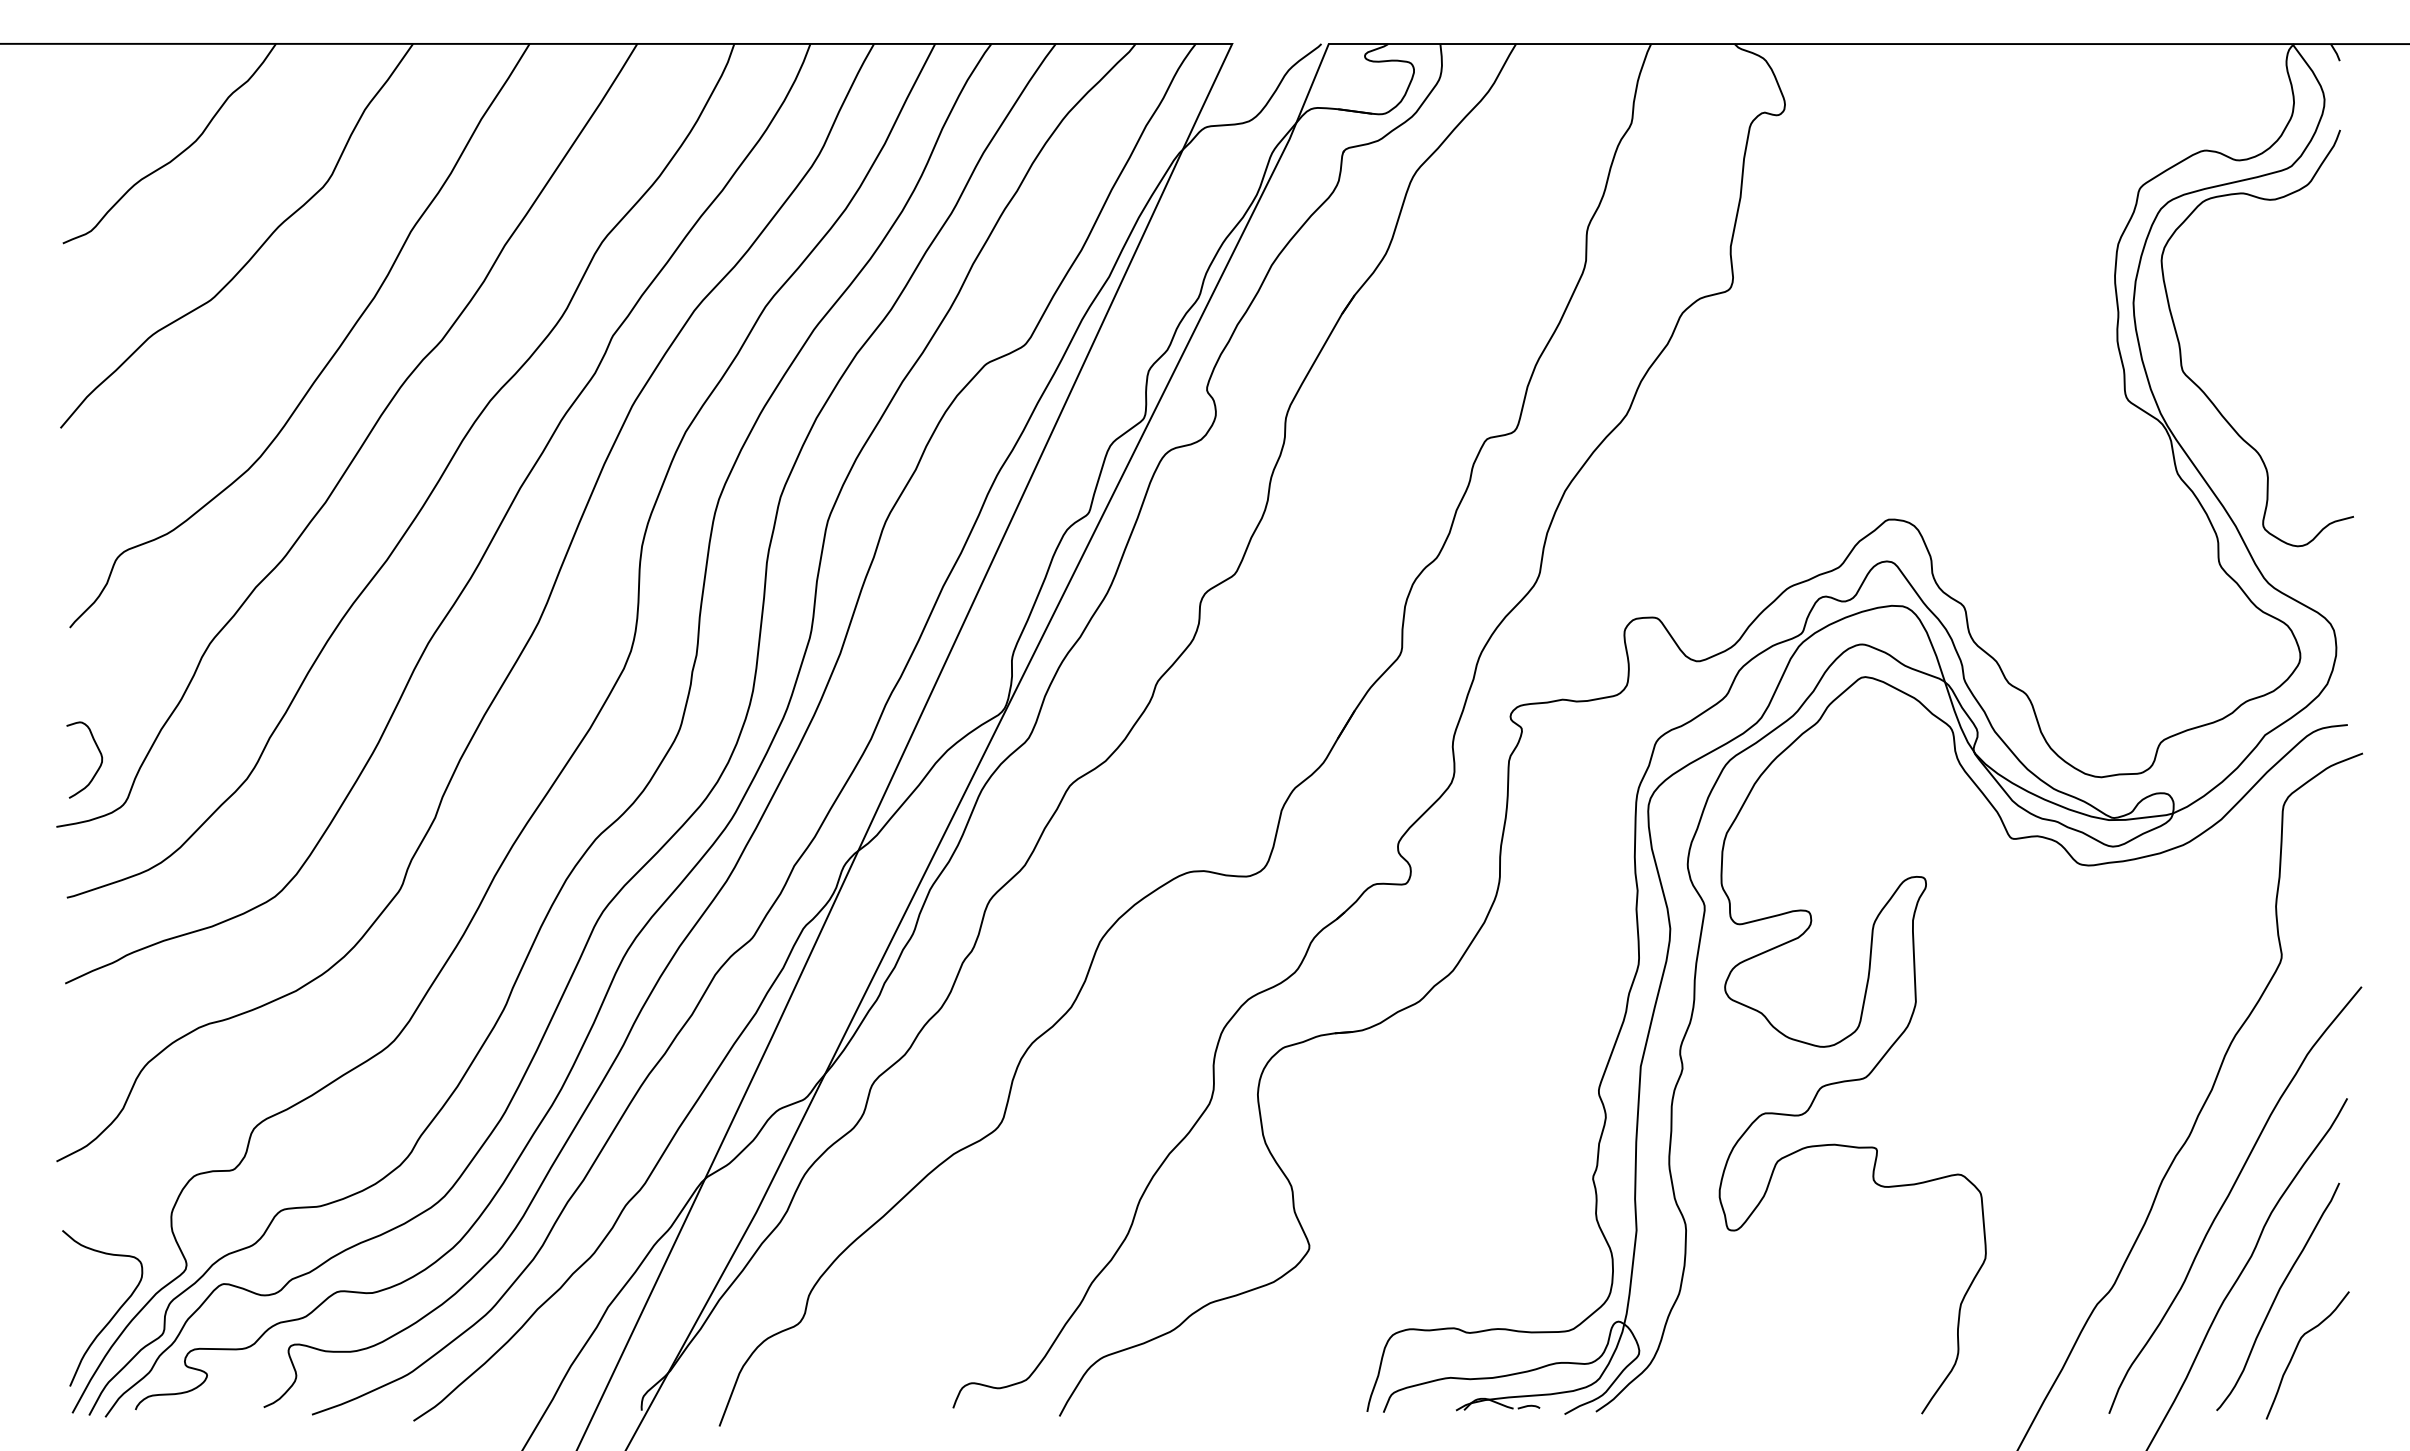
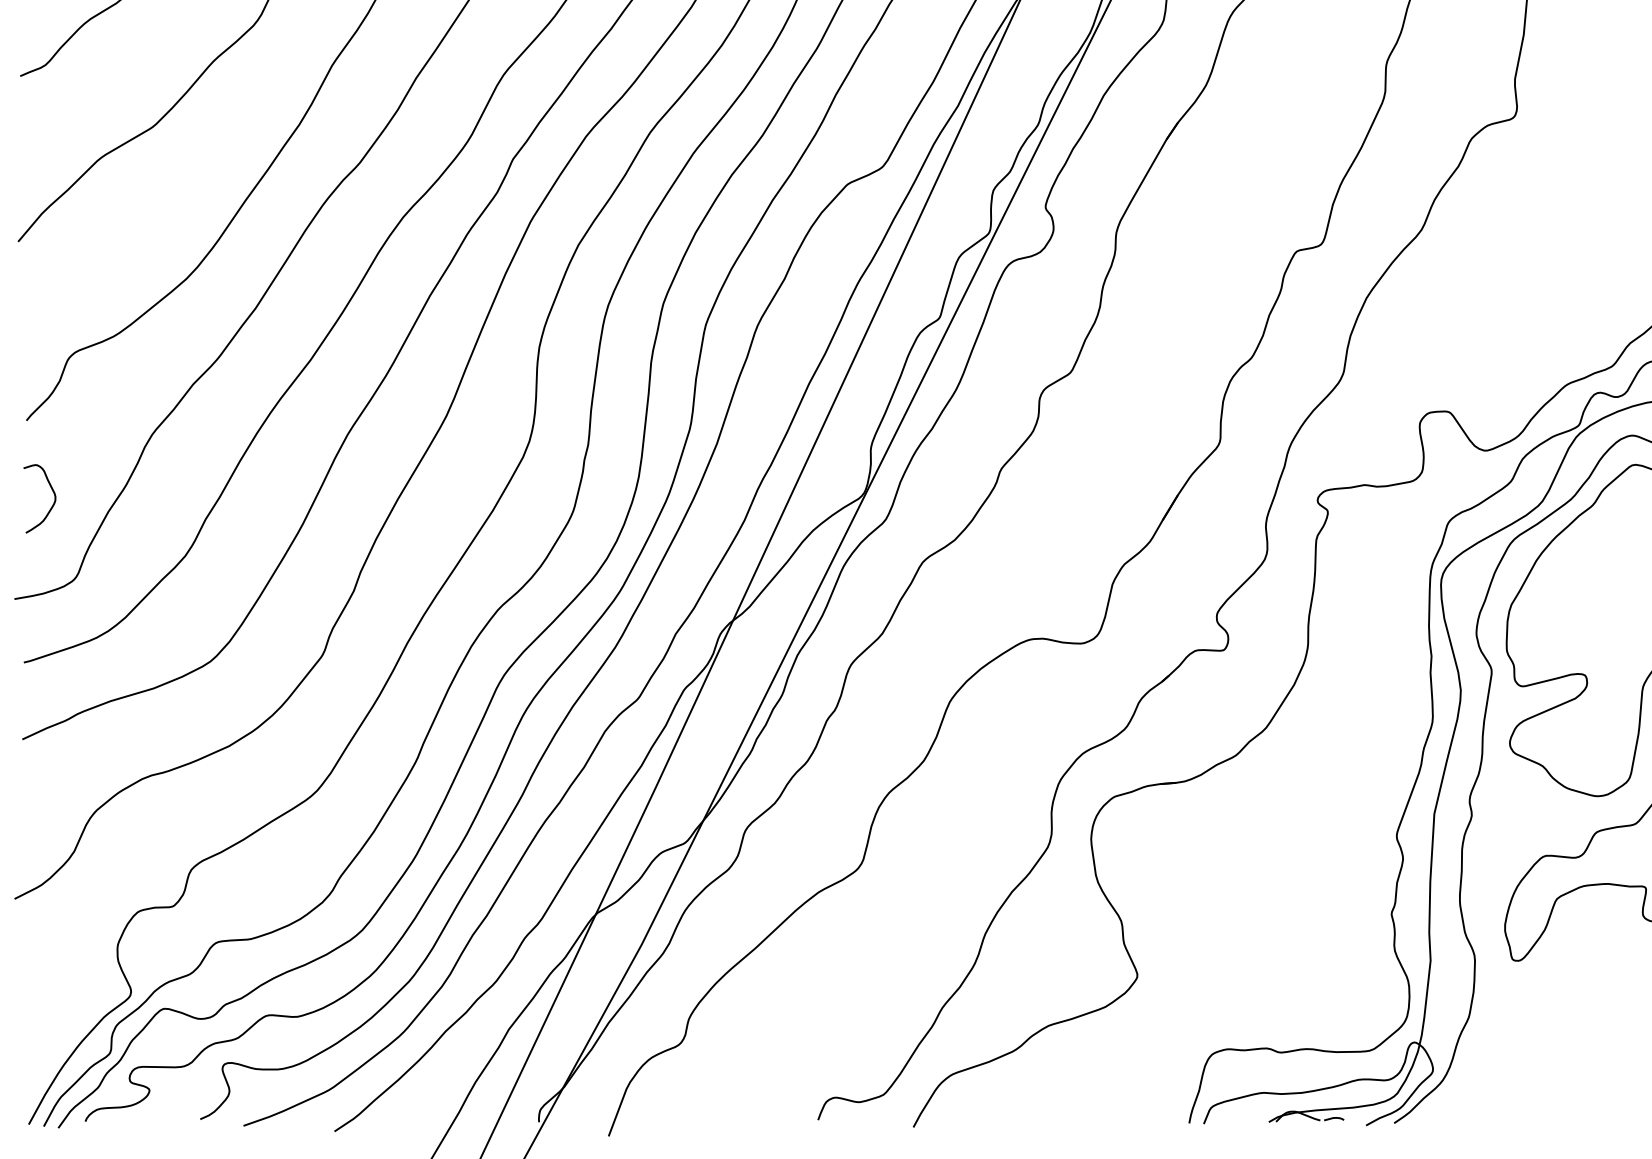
curve: (98, 751) -> (52, 491), moved
curve: (111, 1317) -> (63, 1038), removed

